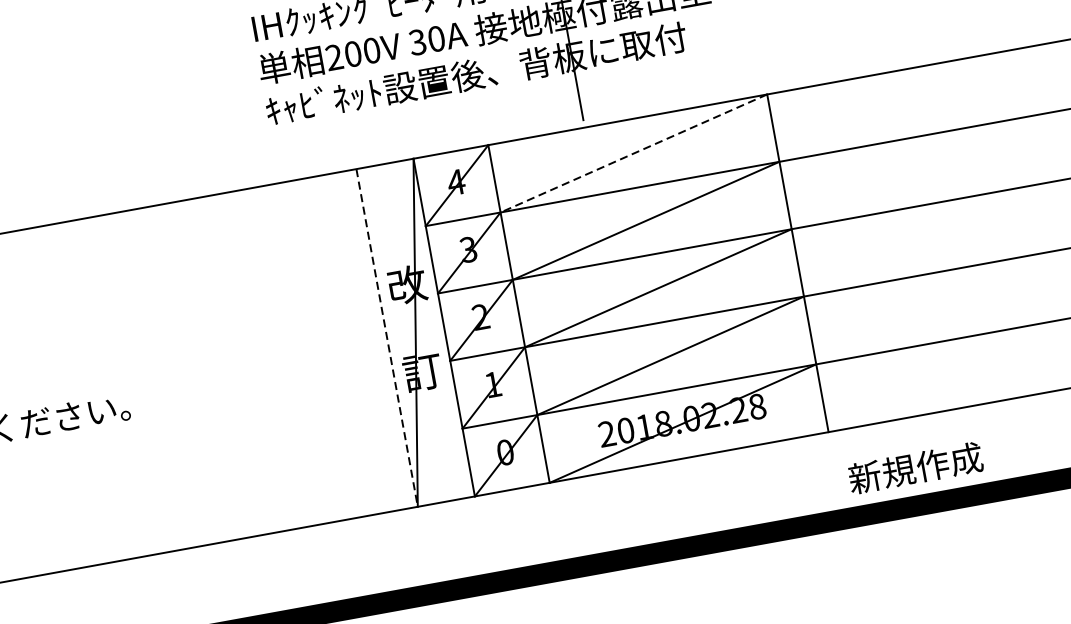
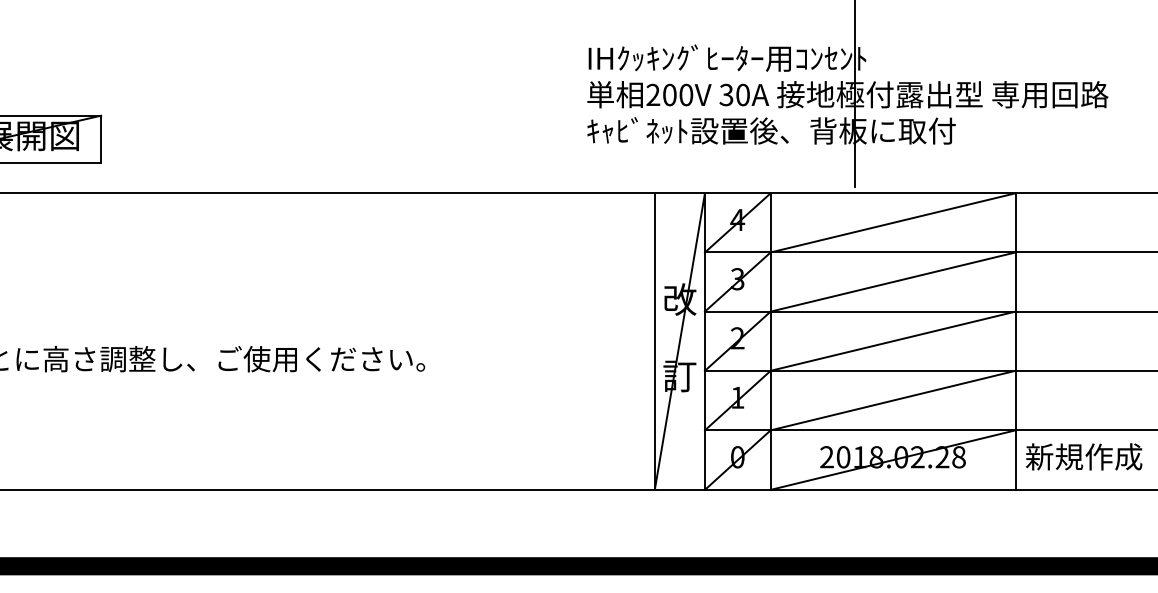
line: (634, 152) -> (893, 222), dashed -> solid
line: (386, 339) -> (654, 342), dashed -> solid
text: (916, 467) -> (1084, 456), moved

